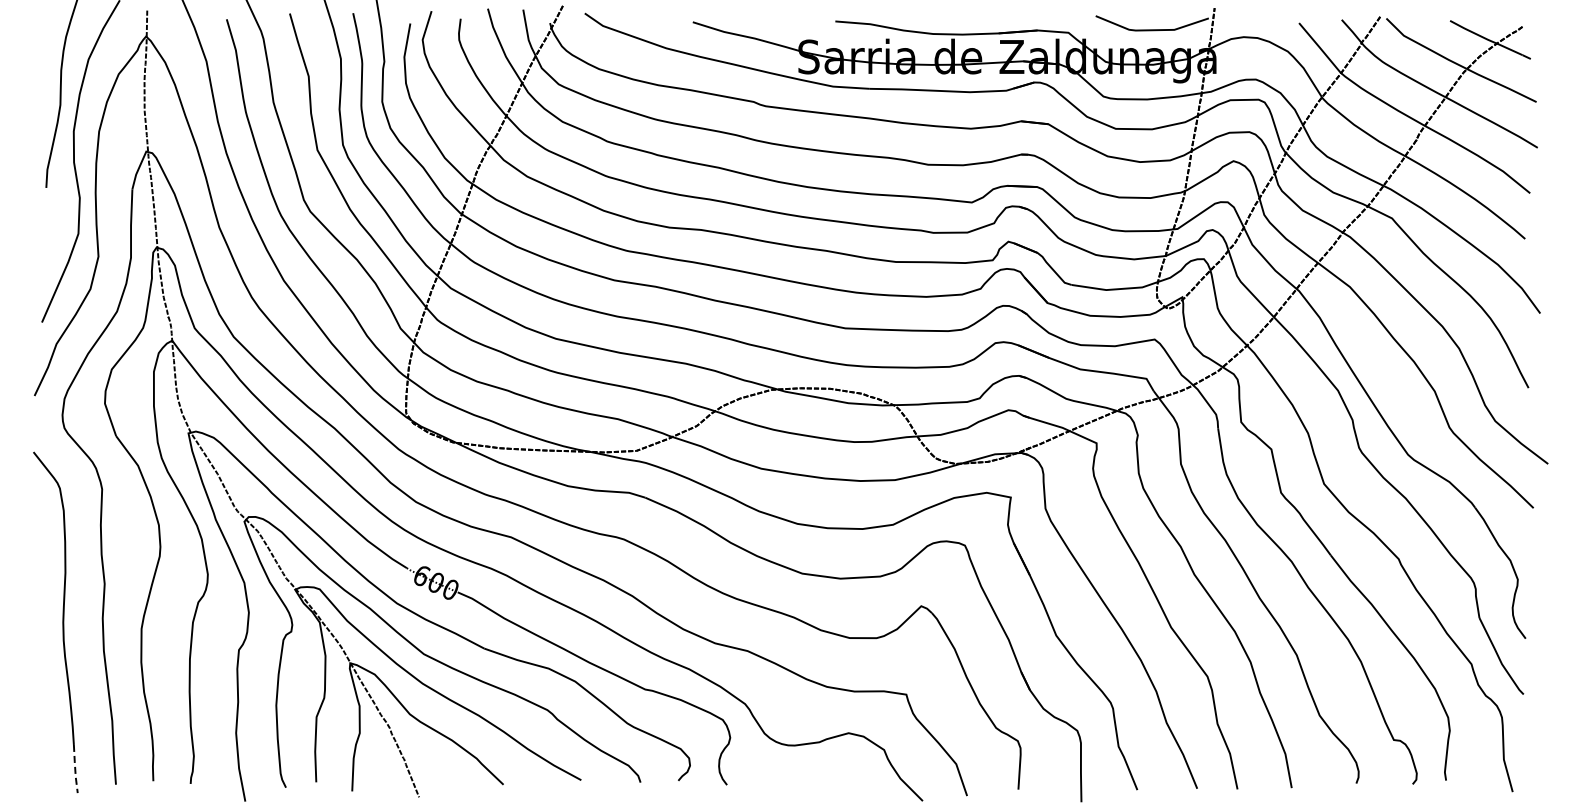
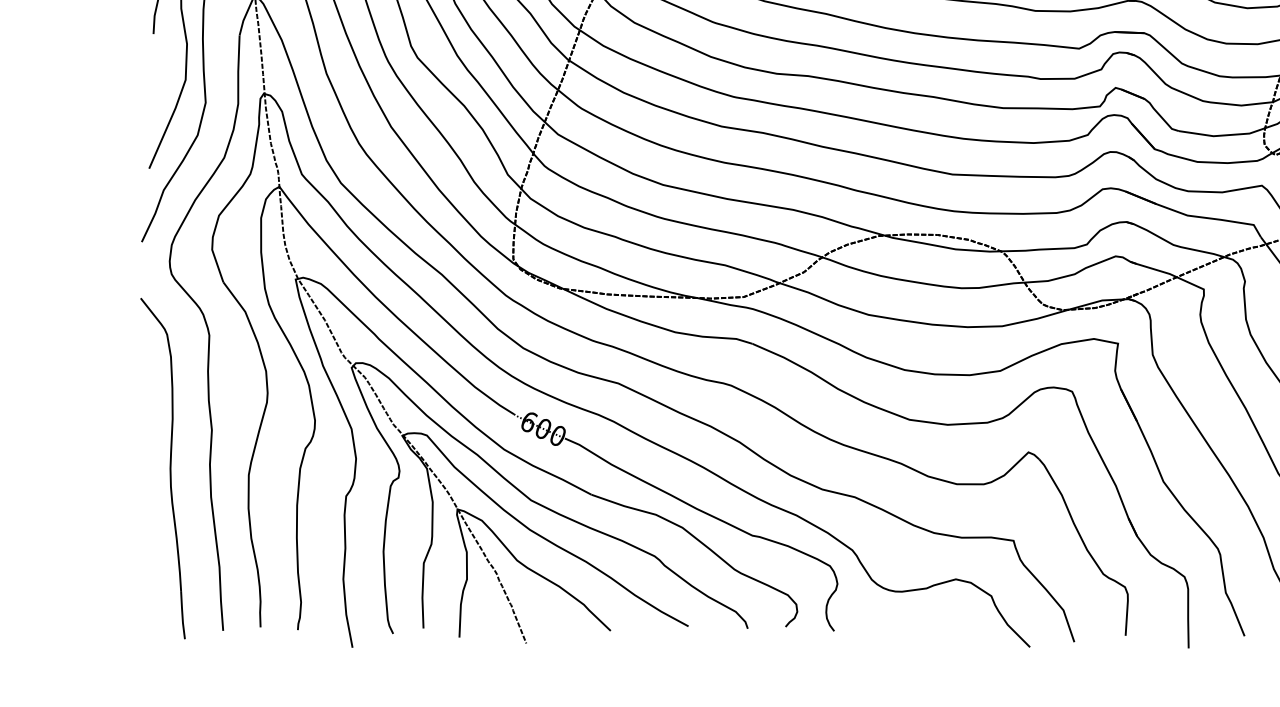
line: (75, 768) -> (182, 614), dashed -> solid

